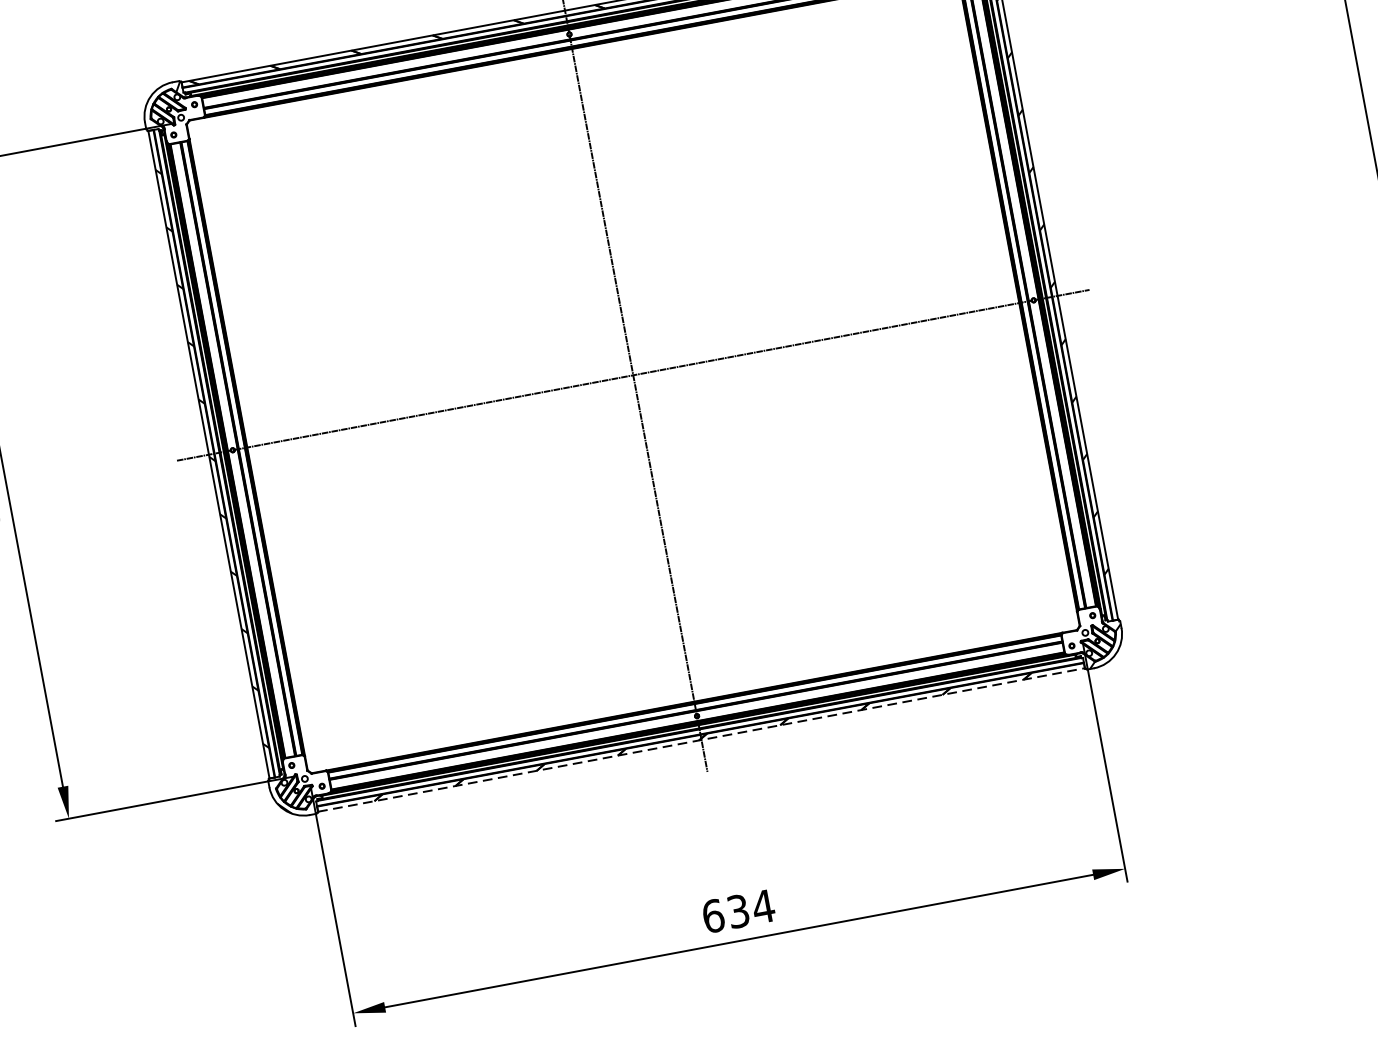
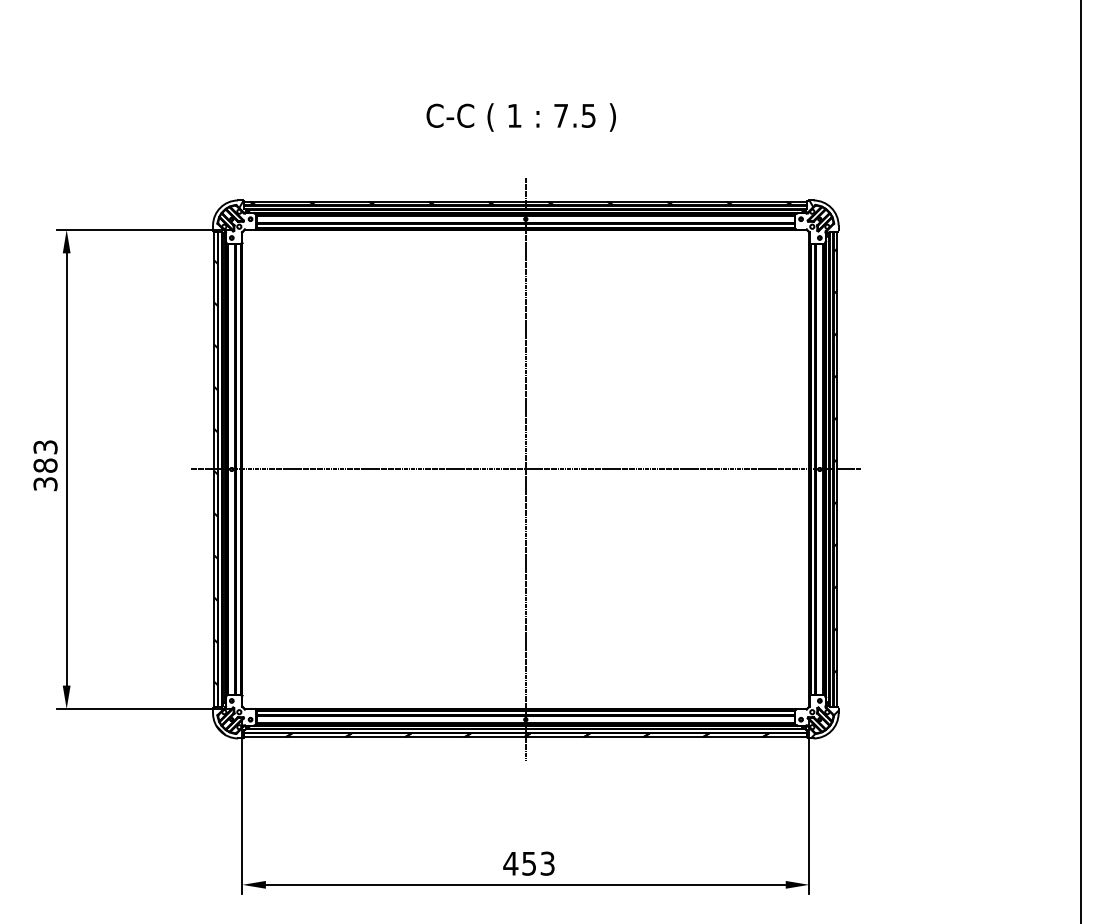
line: (701, 740) -> (525, 737), dashed -> solid
text: (738, 911) -> (529, 863), 634 -> 453

